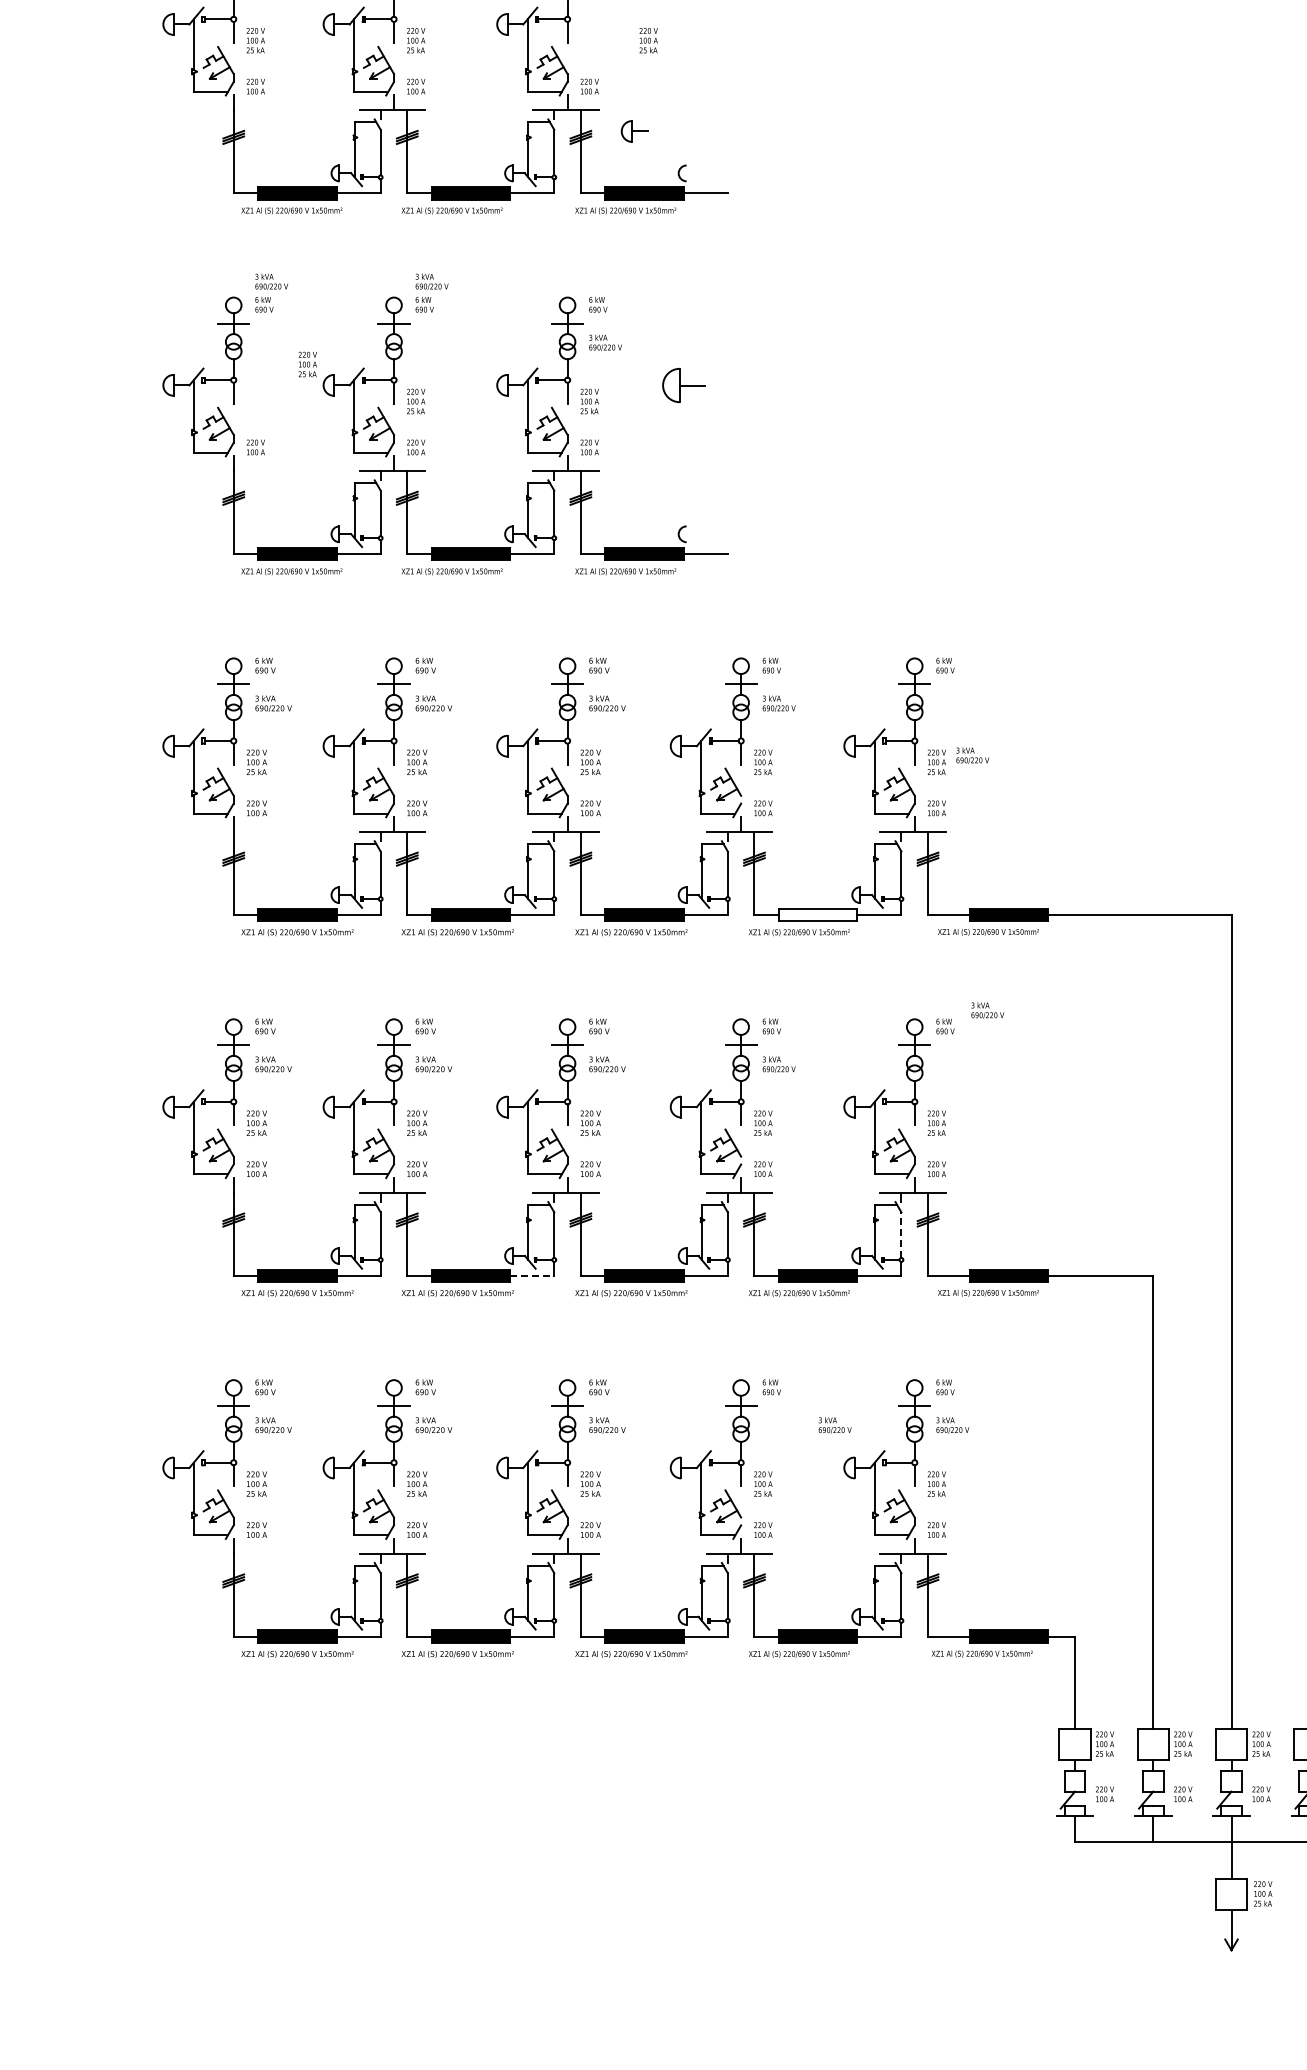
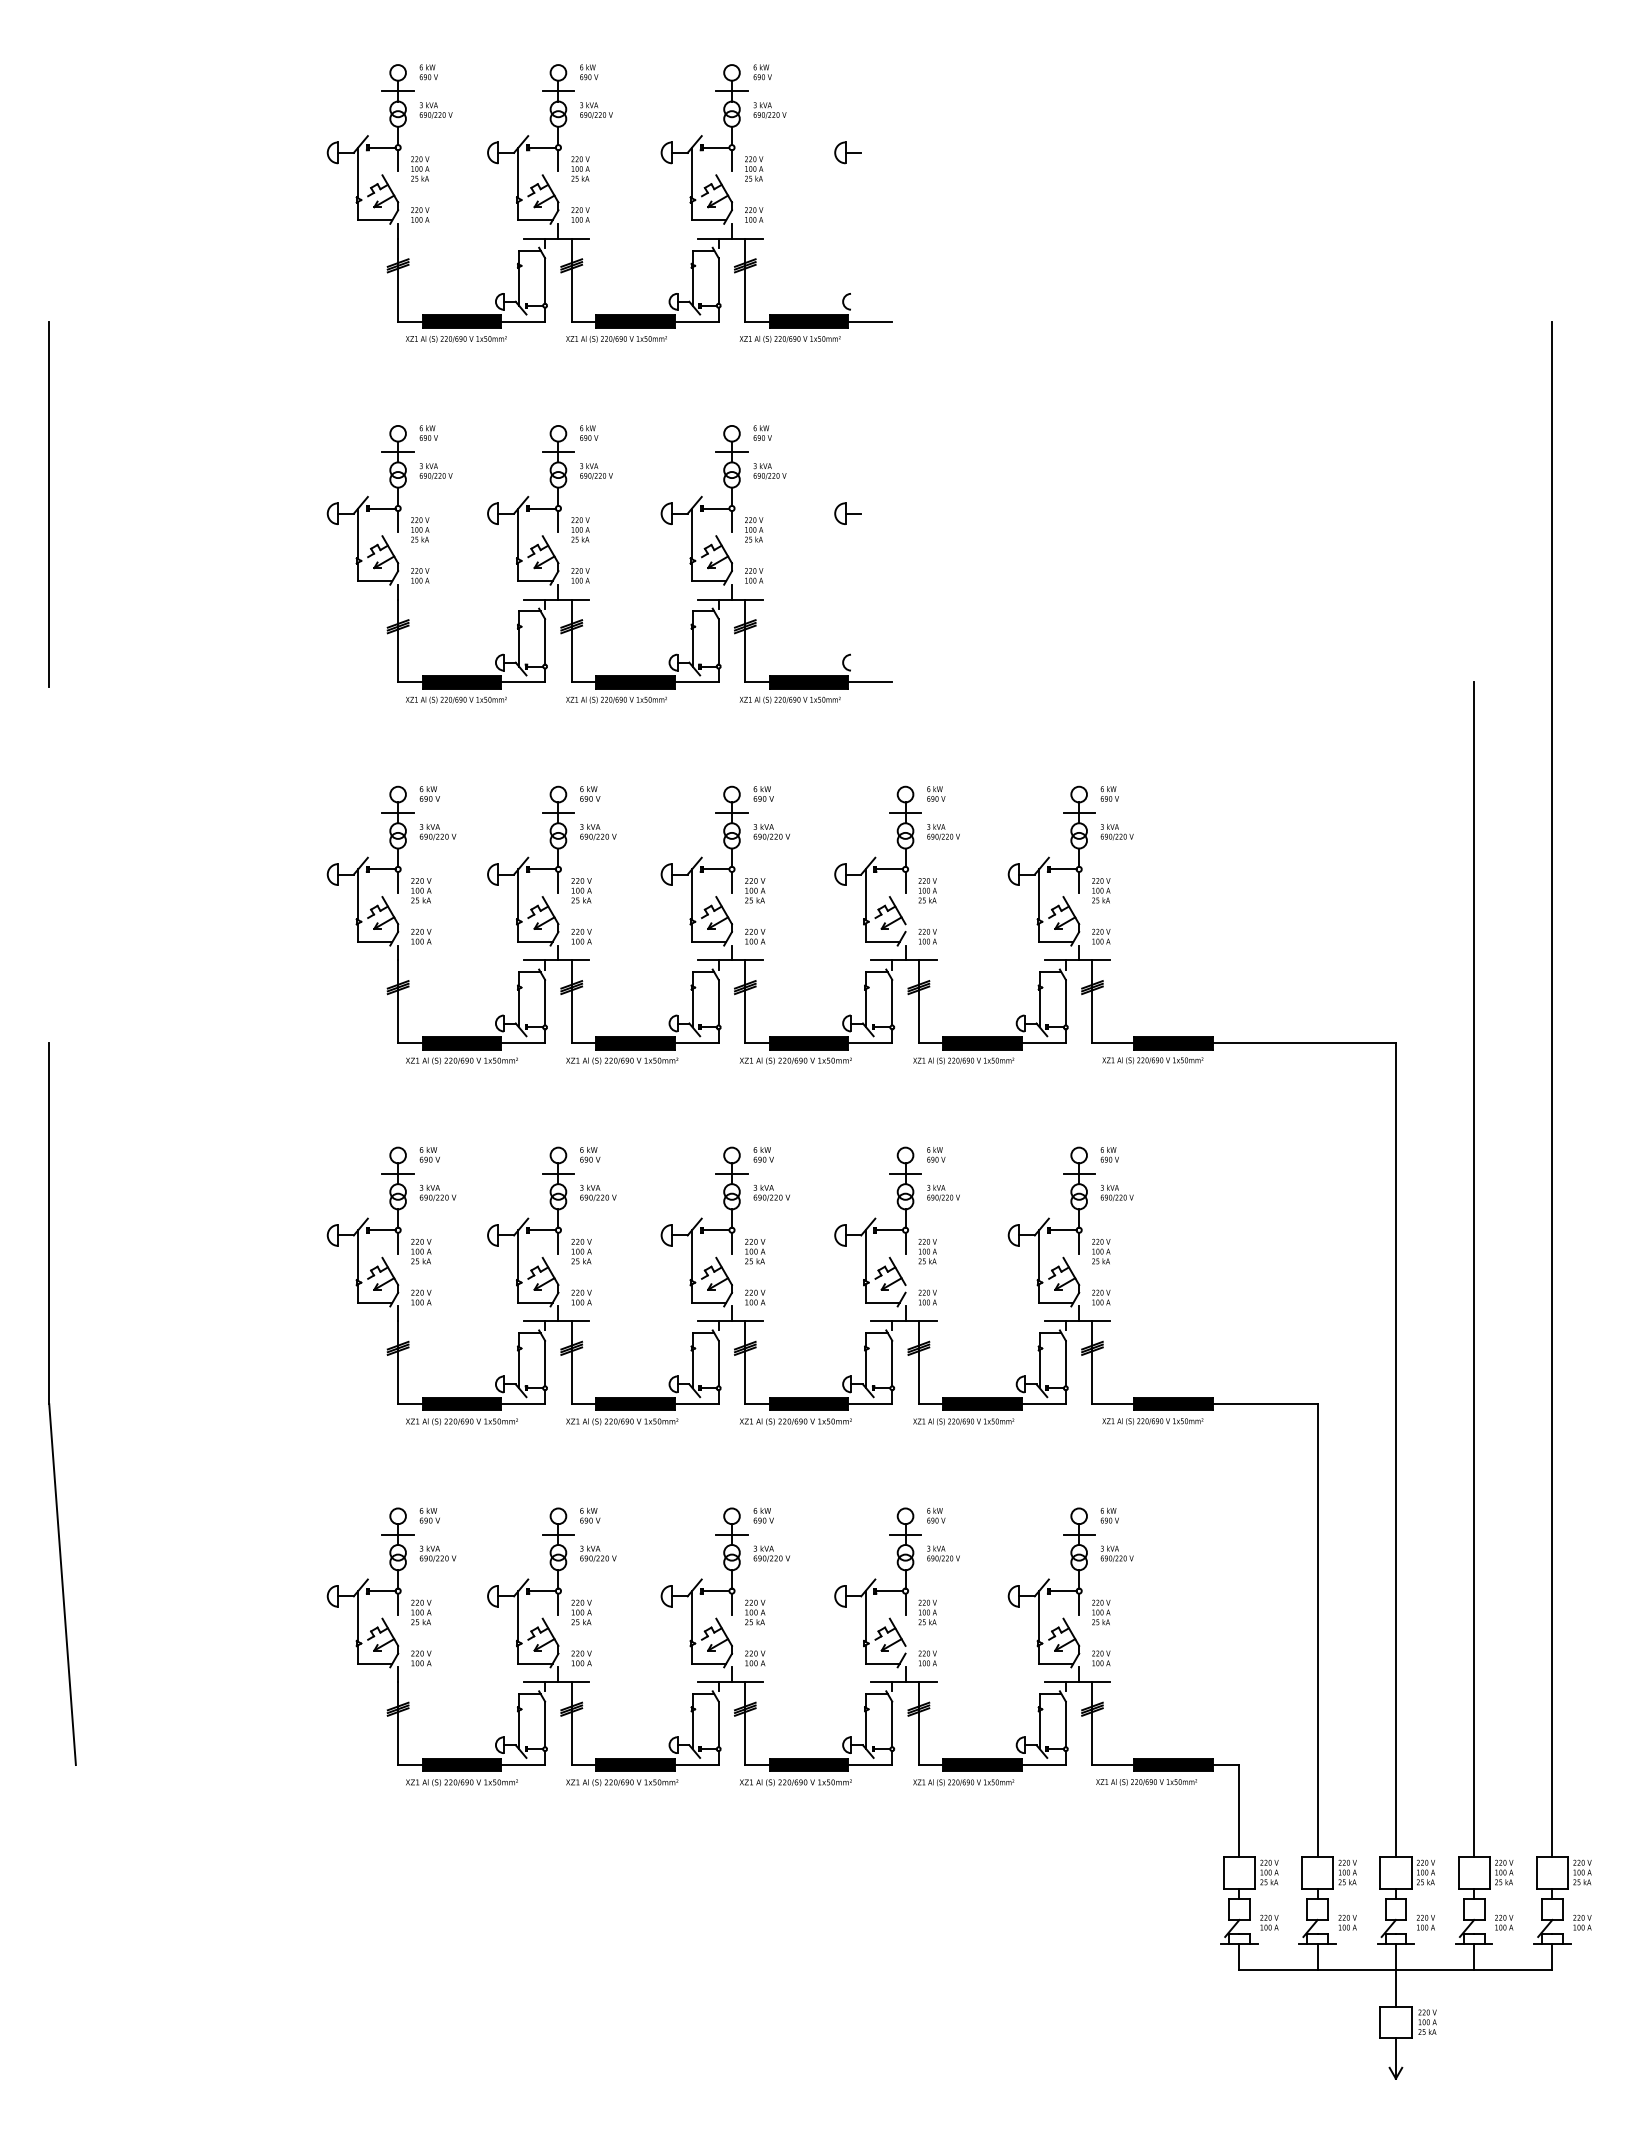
text: (649, 40) -> (754, 168), moved
part: (634, 131) -> (847, 152), moved
text: (271, 282) -> (435, 471), moved
text: (432, 282) -> (596, 471), moved
text: (308, 364) -> (420, 529), moved
part: (683, 385) -> (847, 513), size x0.62
text: (972, 756) -> (1116, 832), moved
fill: (818, 915) -> (982, 1043), added
text: (987, 1010) -> (1116, 1192), moved
line: (901, 1235) -> (1065, 1363), dashed -> solid
line: (533, 1276) -> (697, 1404), dashed -> solid
text: (835, 1425) -> (943, 1553), moved

